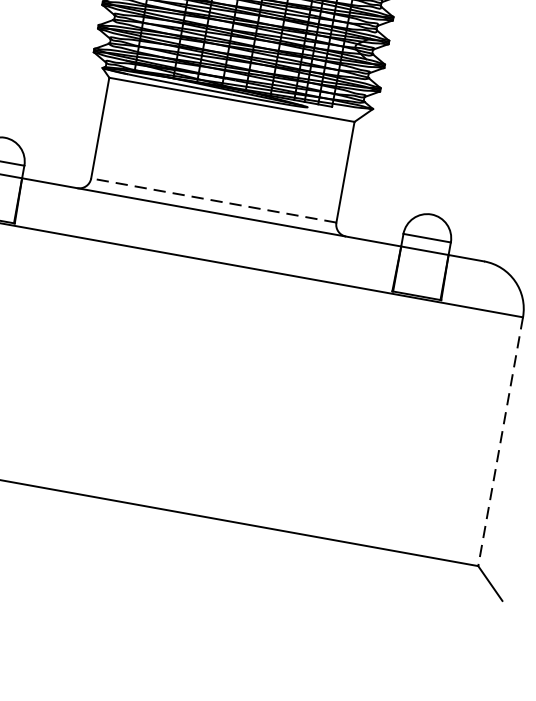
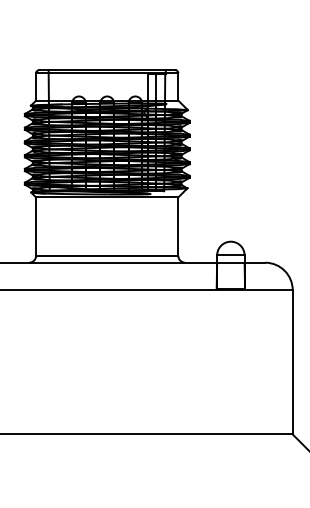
line: (212, 199) -> (106, 255), dashed -> solid
line: (500, 441) -> (292, 362), dashed -> solid

